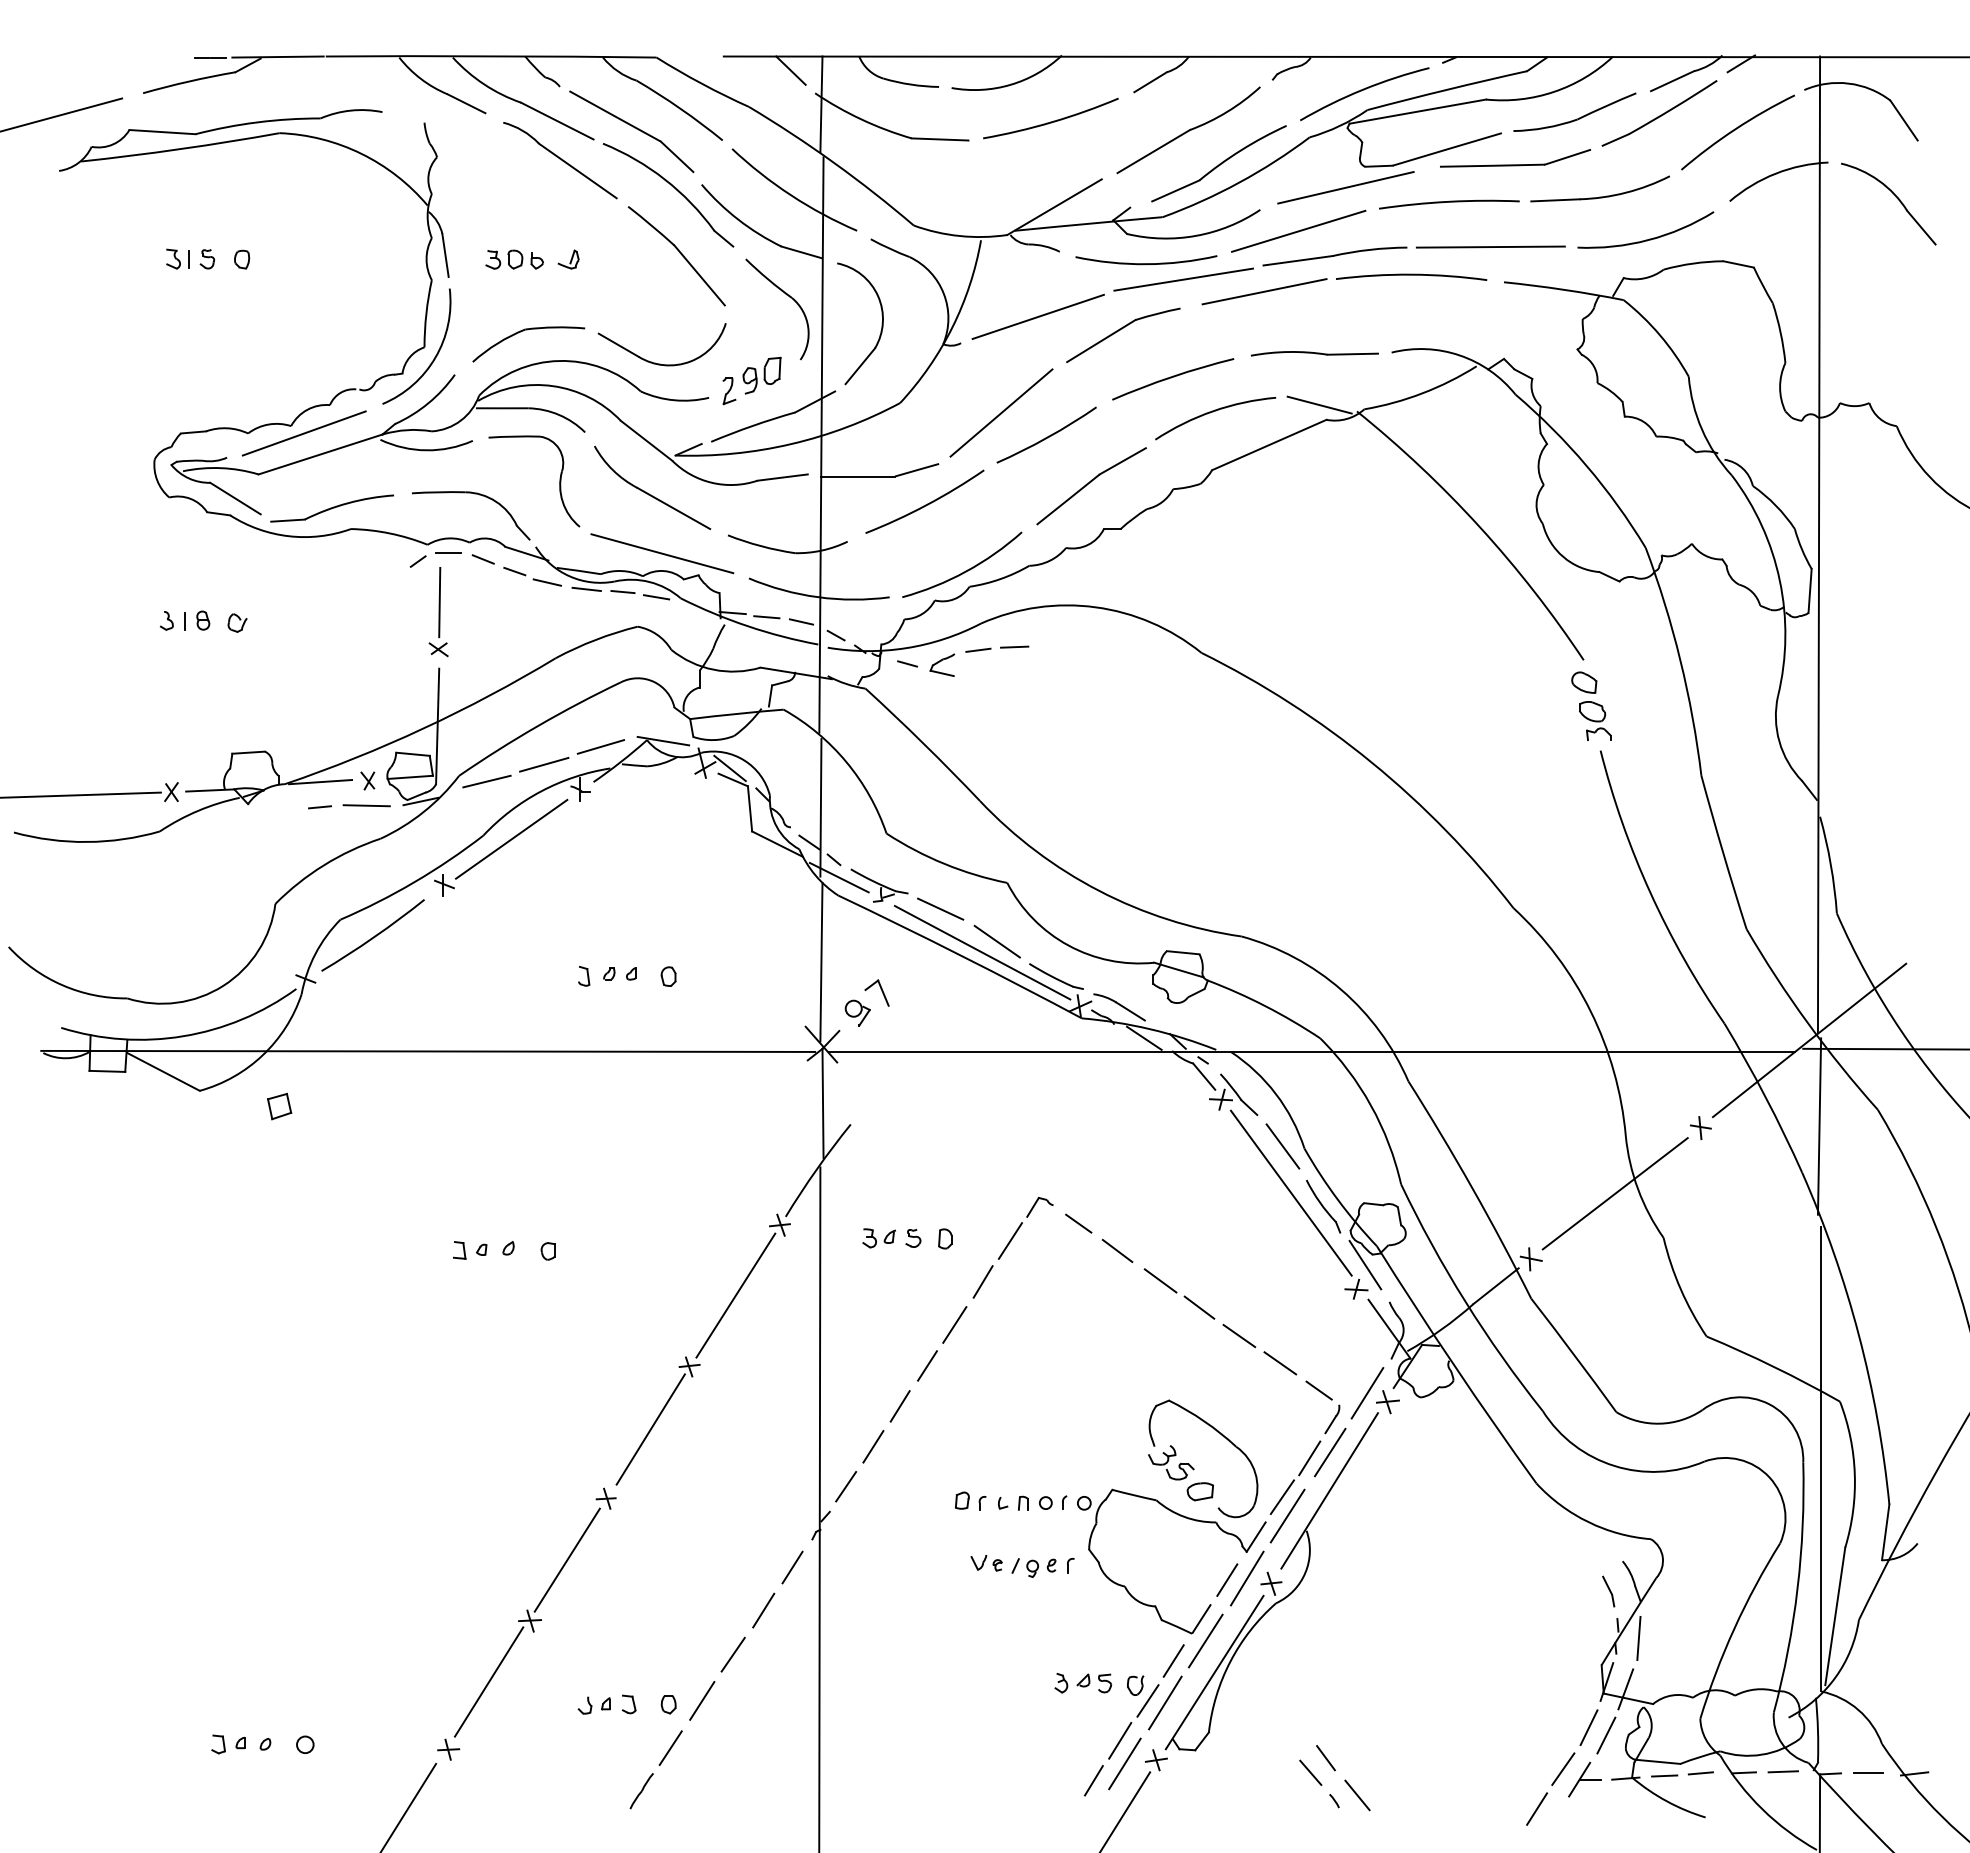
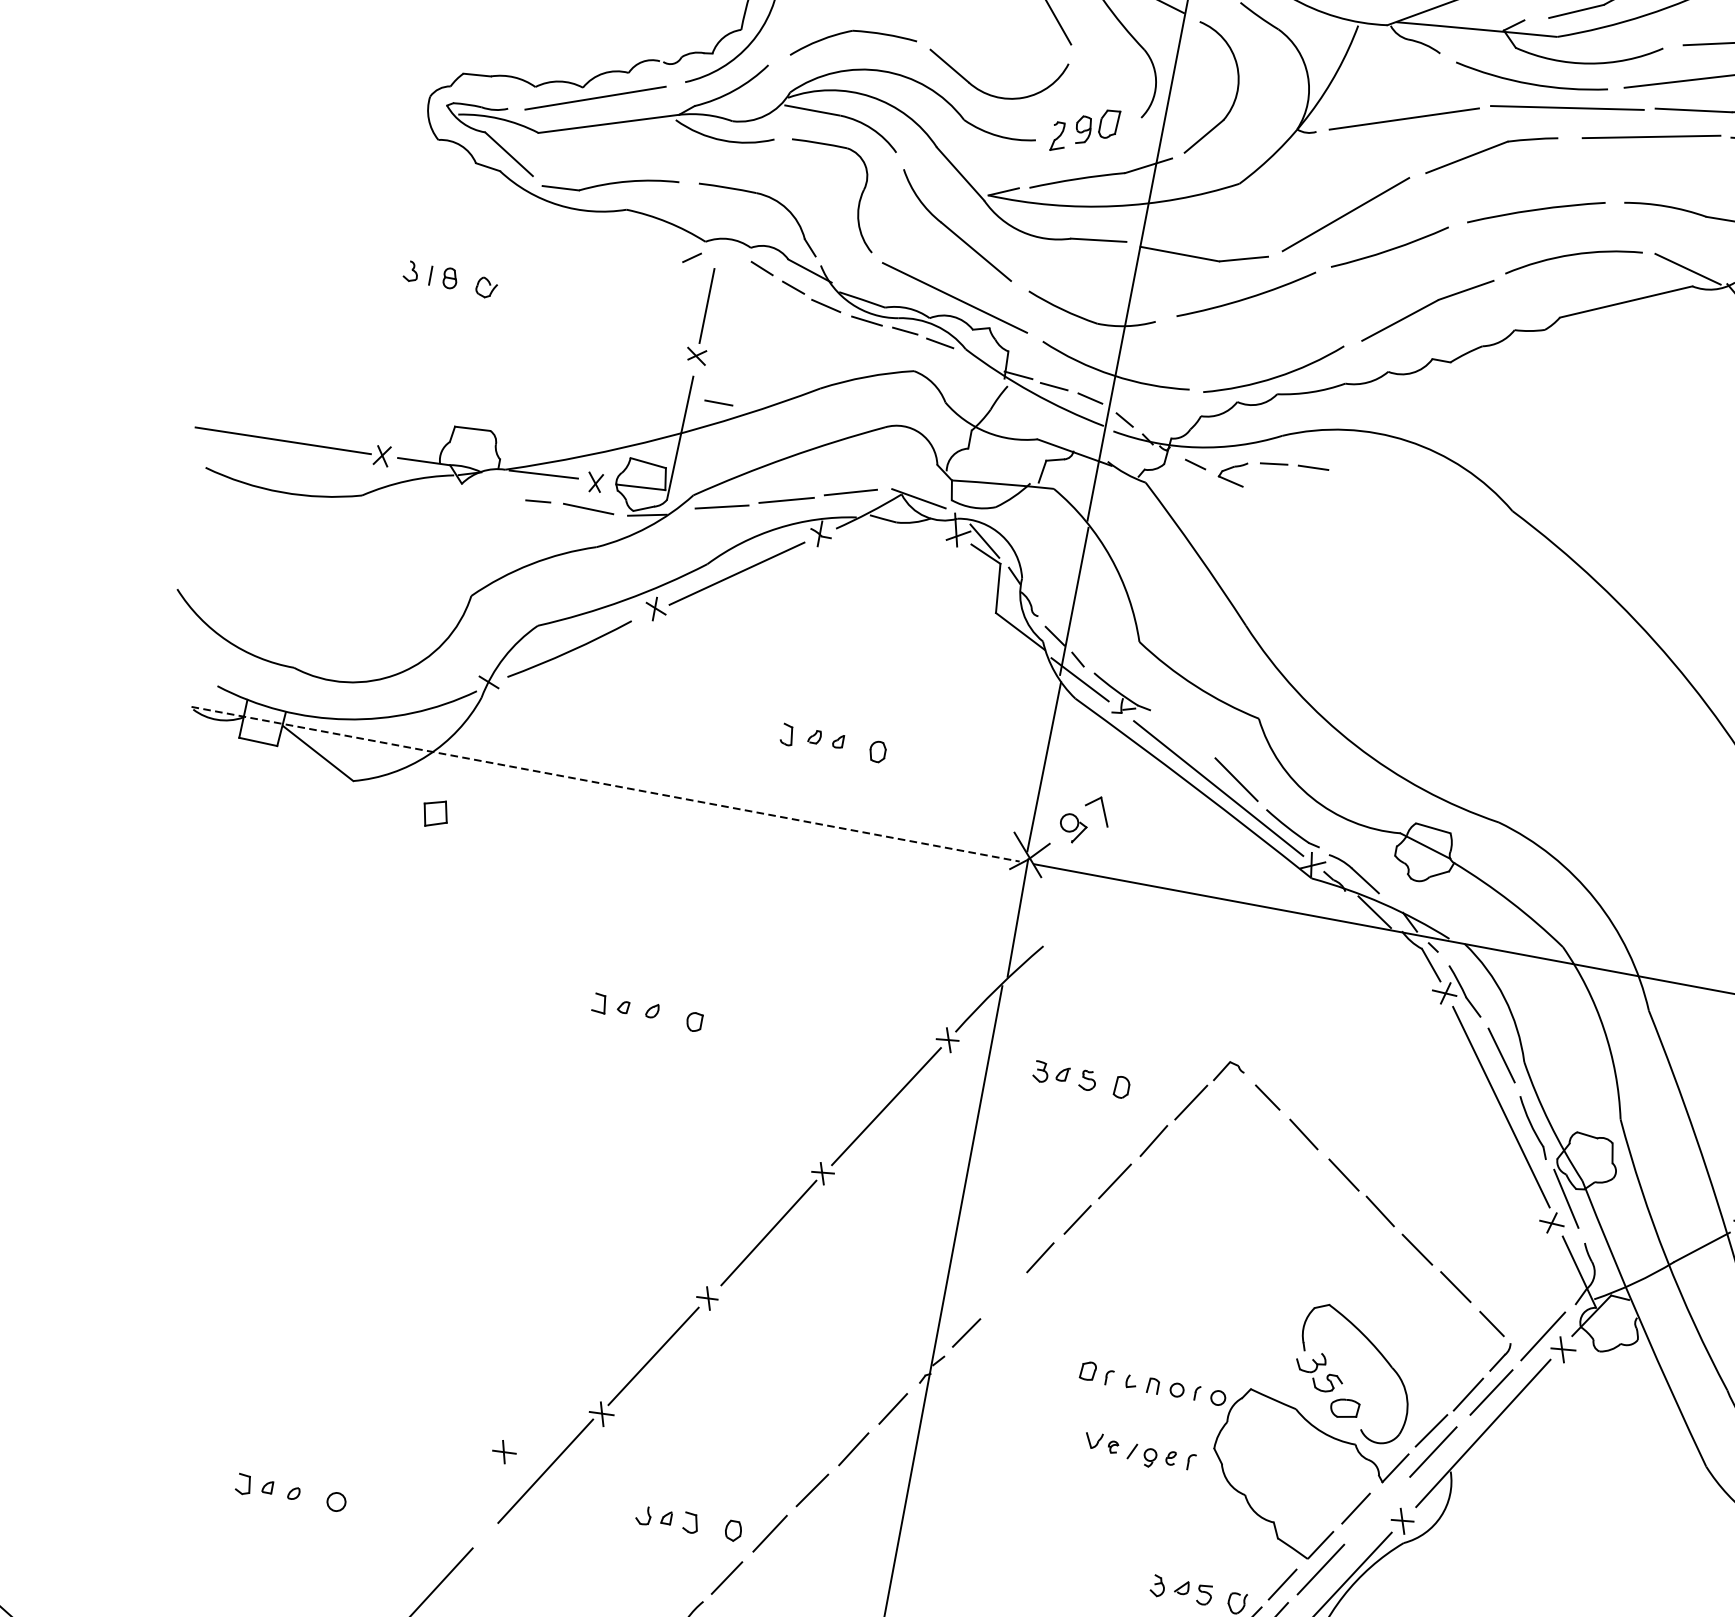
line: (448, 552) -> (718, 402), moved
line: (940, 908) -> (1182, 732), removed
line: (428, 1051) -> (605, 784), solid -> dashed
line: (873, 1446) -> (1003, 1295), removed
line: (1246, 1578) -> (1376, 1510), removed
part: (448, 1749) -> (504, 1451), moved

